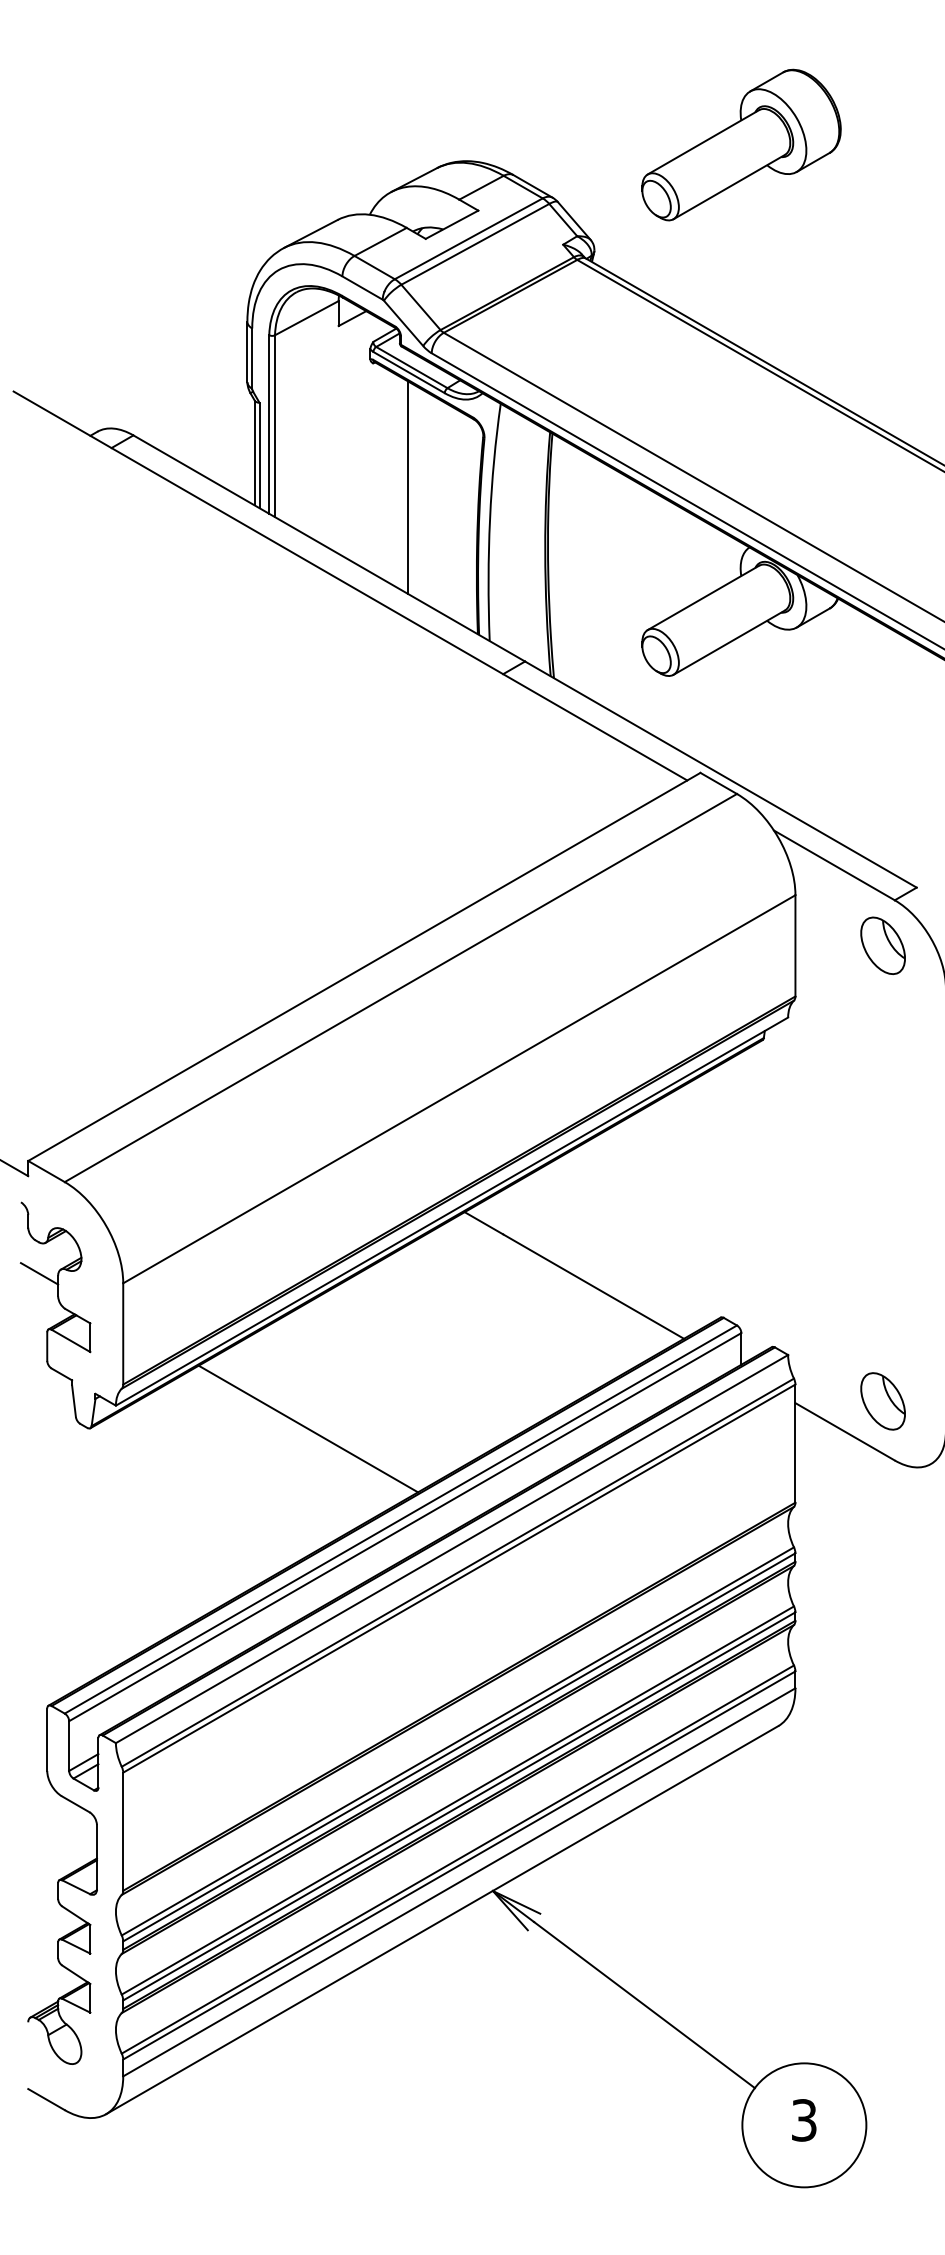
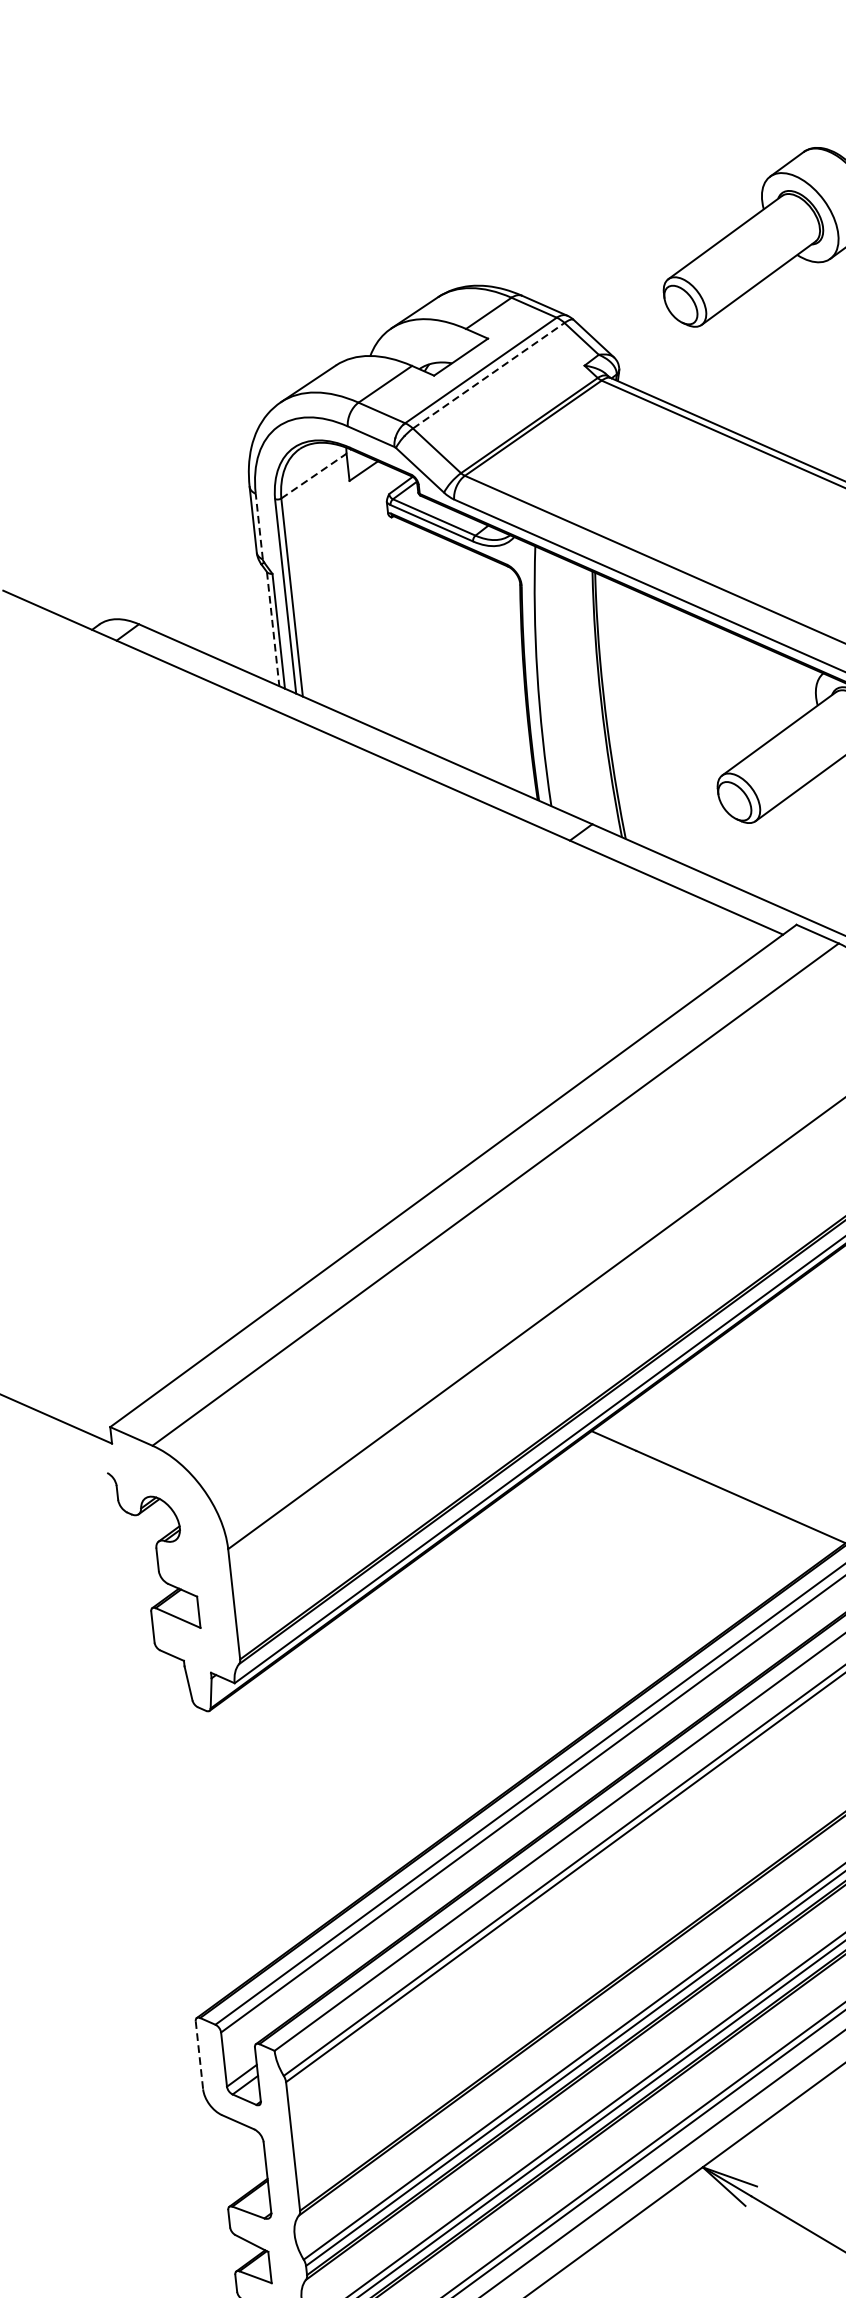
line: (475, 244) -> (488, 375), solid -> dashed
line: (307, 317) -> (314, 475), solid -> dashed
line: (252, 358) -> (259, 526), solid -> dashed
line: (254, 453) -> (272, 629), solid -> dashed
line: (408, 487) -> (444, 648), removed
line: (39, 1273) -> (135, 1548), removed
line: (308, 1428) -> (447, 1685), removed
line: (47, 1740) -> (199, 2056), solid -> dashed

